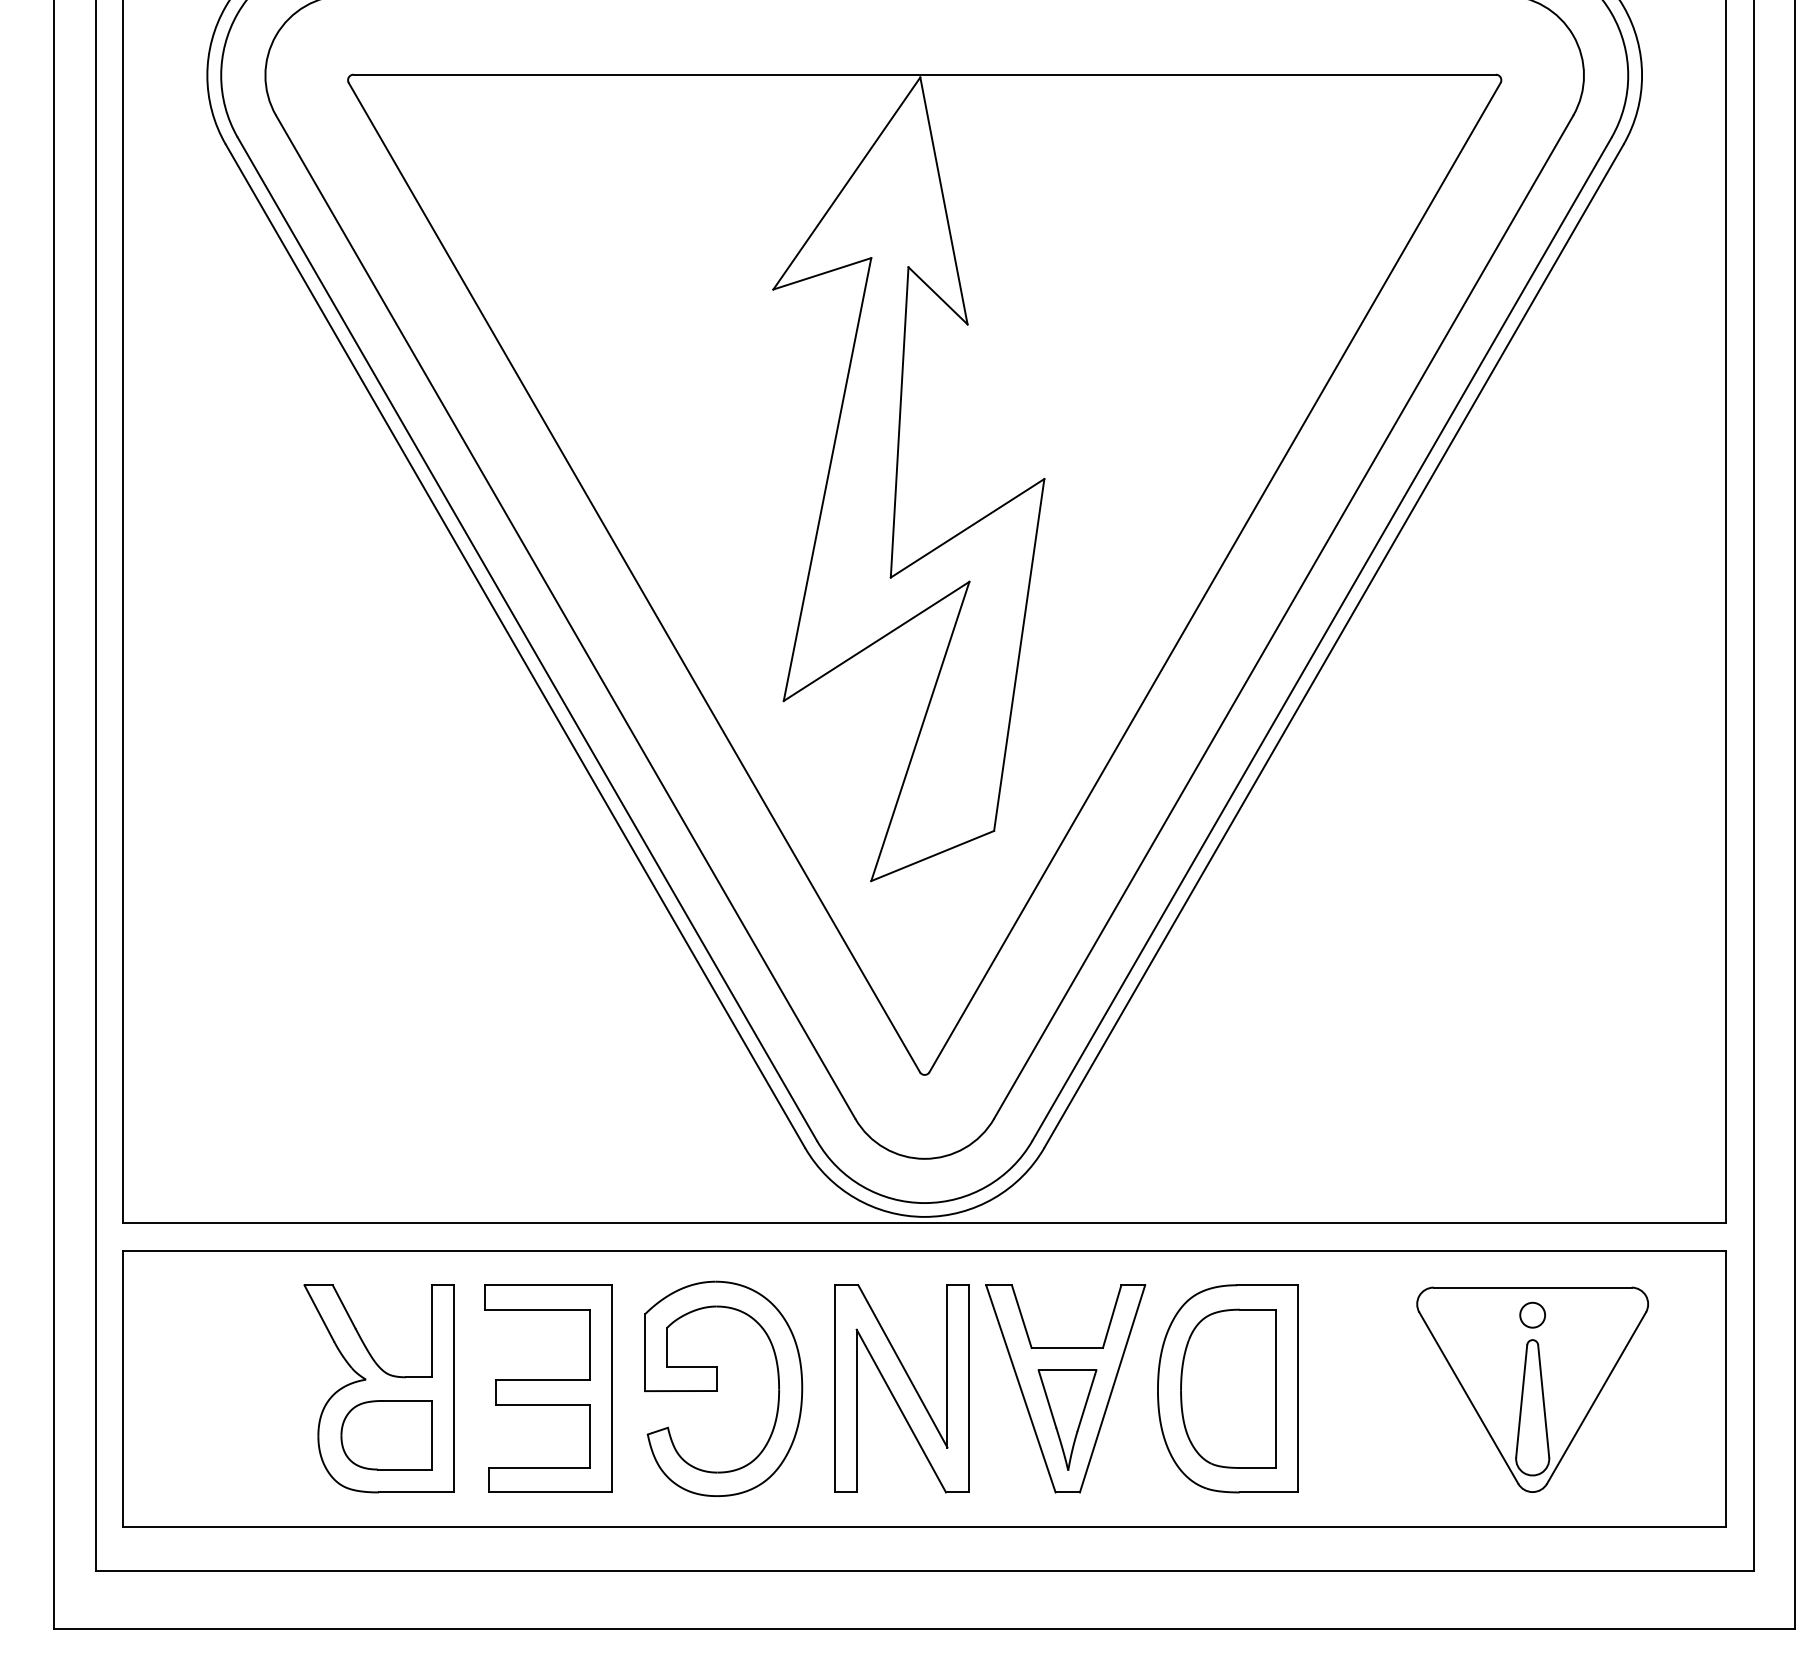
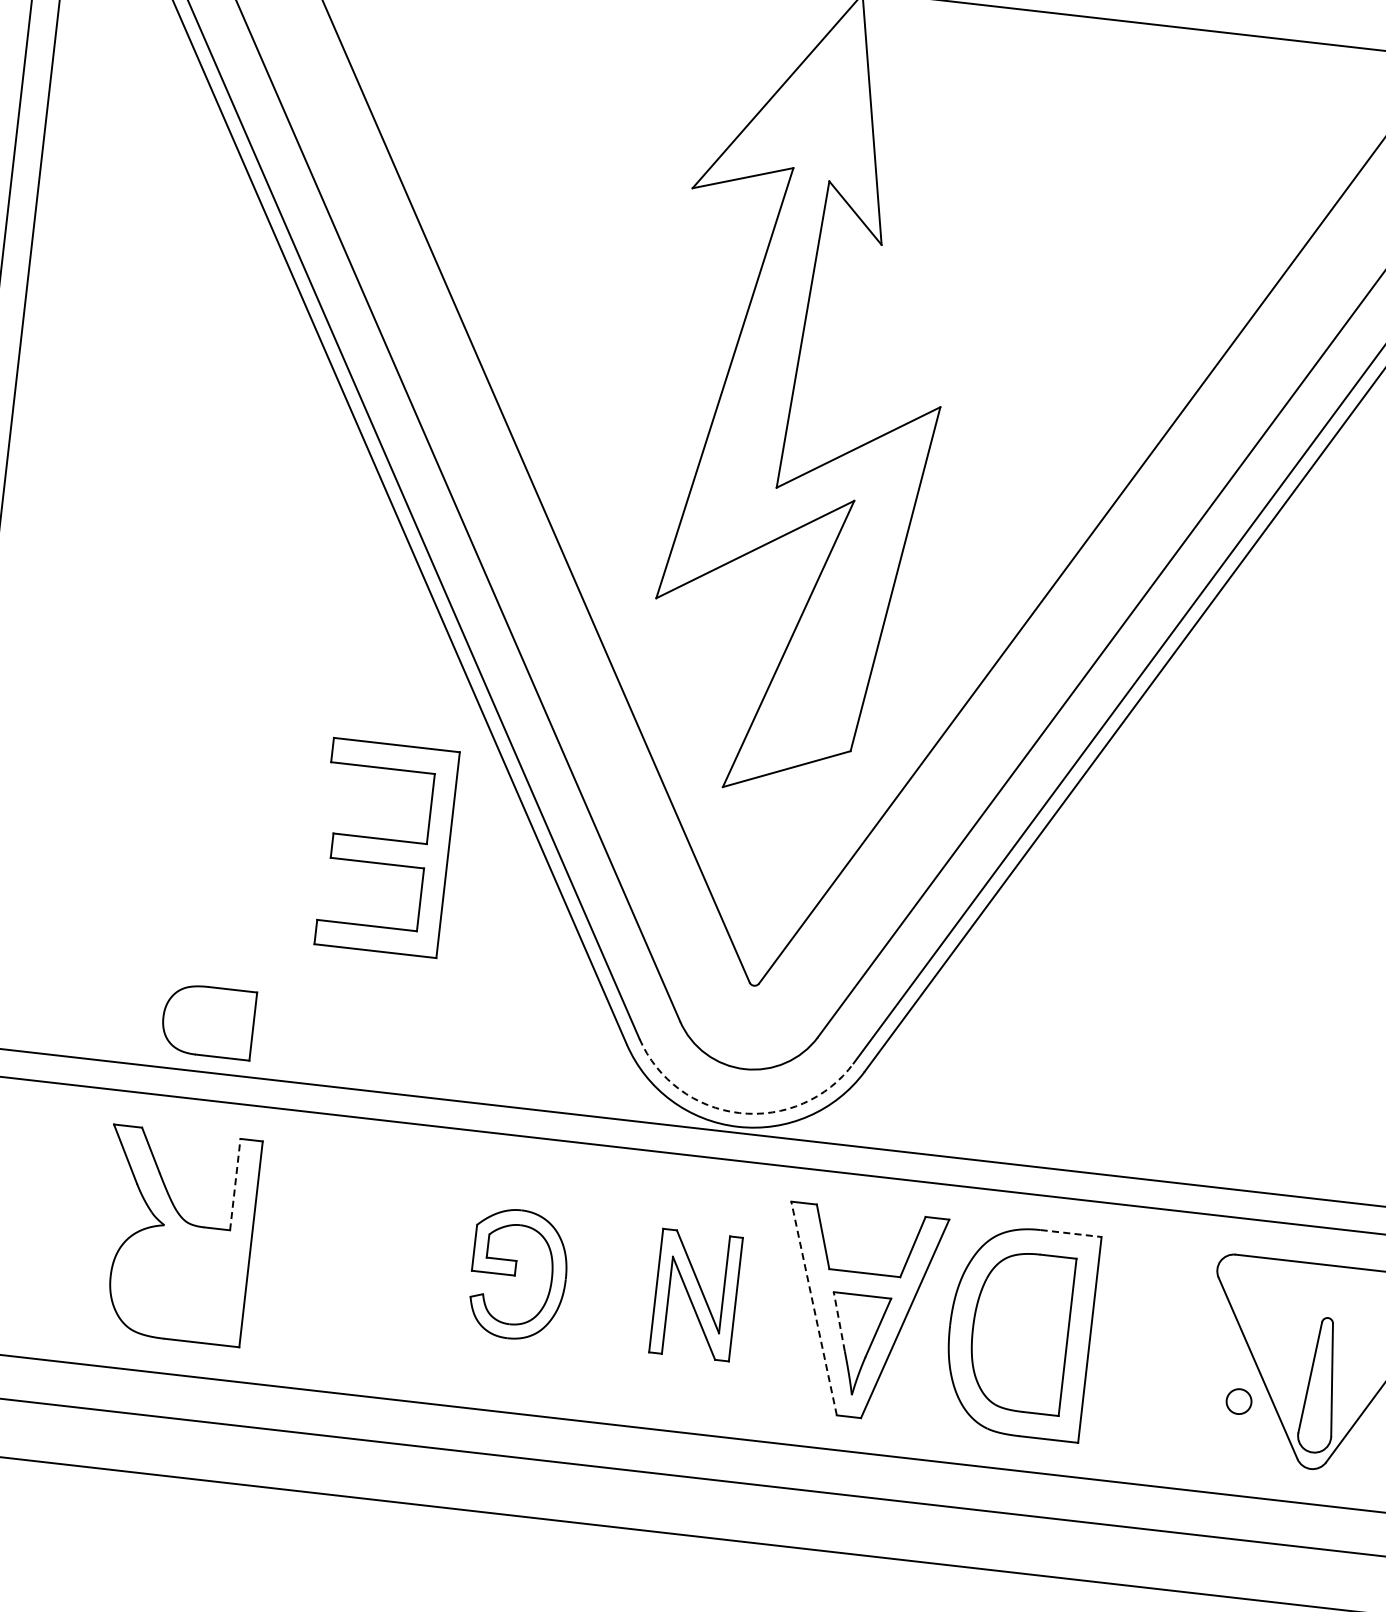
arc: (924, 1203) -> (739, 1113), solid -> dashed
line: (1267, 1285) -> (1070, 1233), solid -> dashed
circle: (1532, 1314) -> (1238, 1400), moved
line: (431, 1330) -> (235, 1183), solid -> dashed
part: (548, 1388) -> (385, 847), moved
part: (723, 1388) -> (518, 1274), size x0.6
part: (901, 1388) -> (695, 1294), size x0.6
line: (1020, 1388) -> (813, 1308), solid -> dashed
line: (1047, 1398) -> (839, 1321), solid -> dashed
part: (386, 1435) -> (208, 1021), moved

